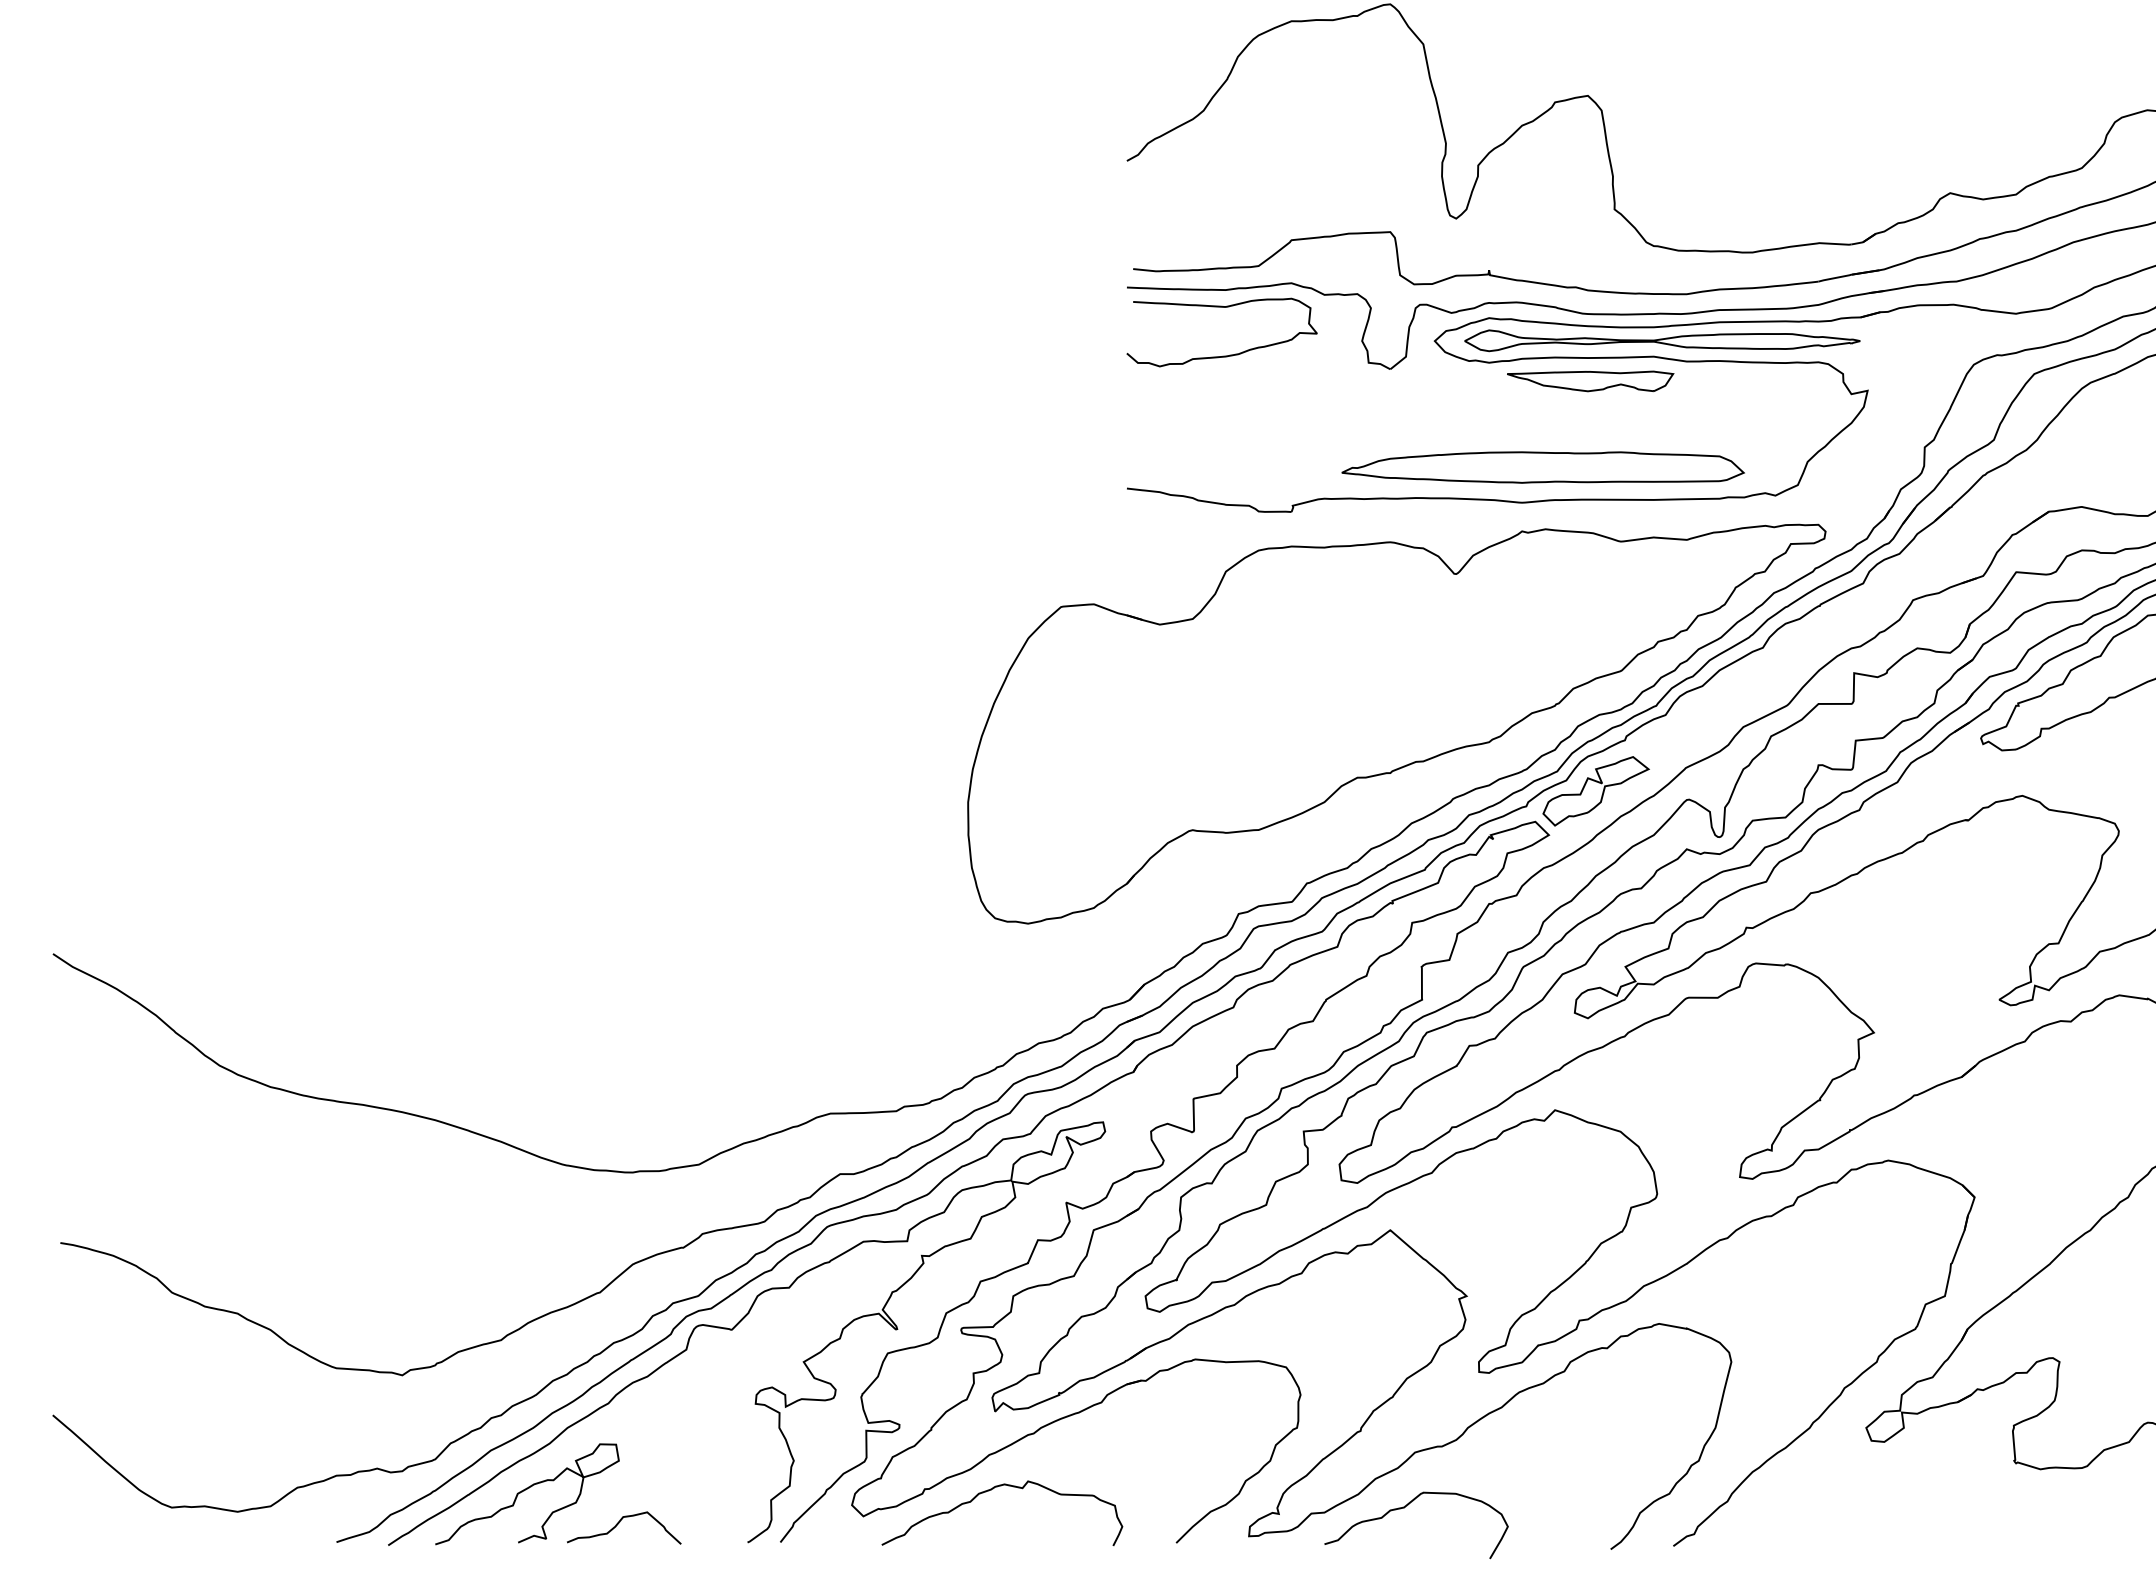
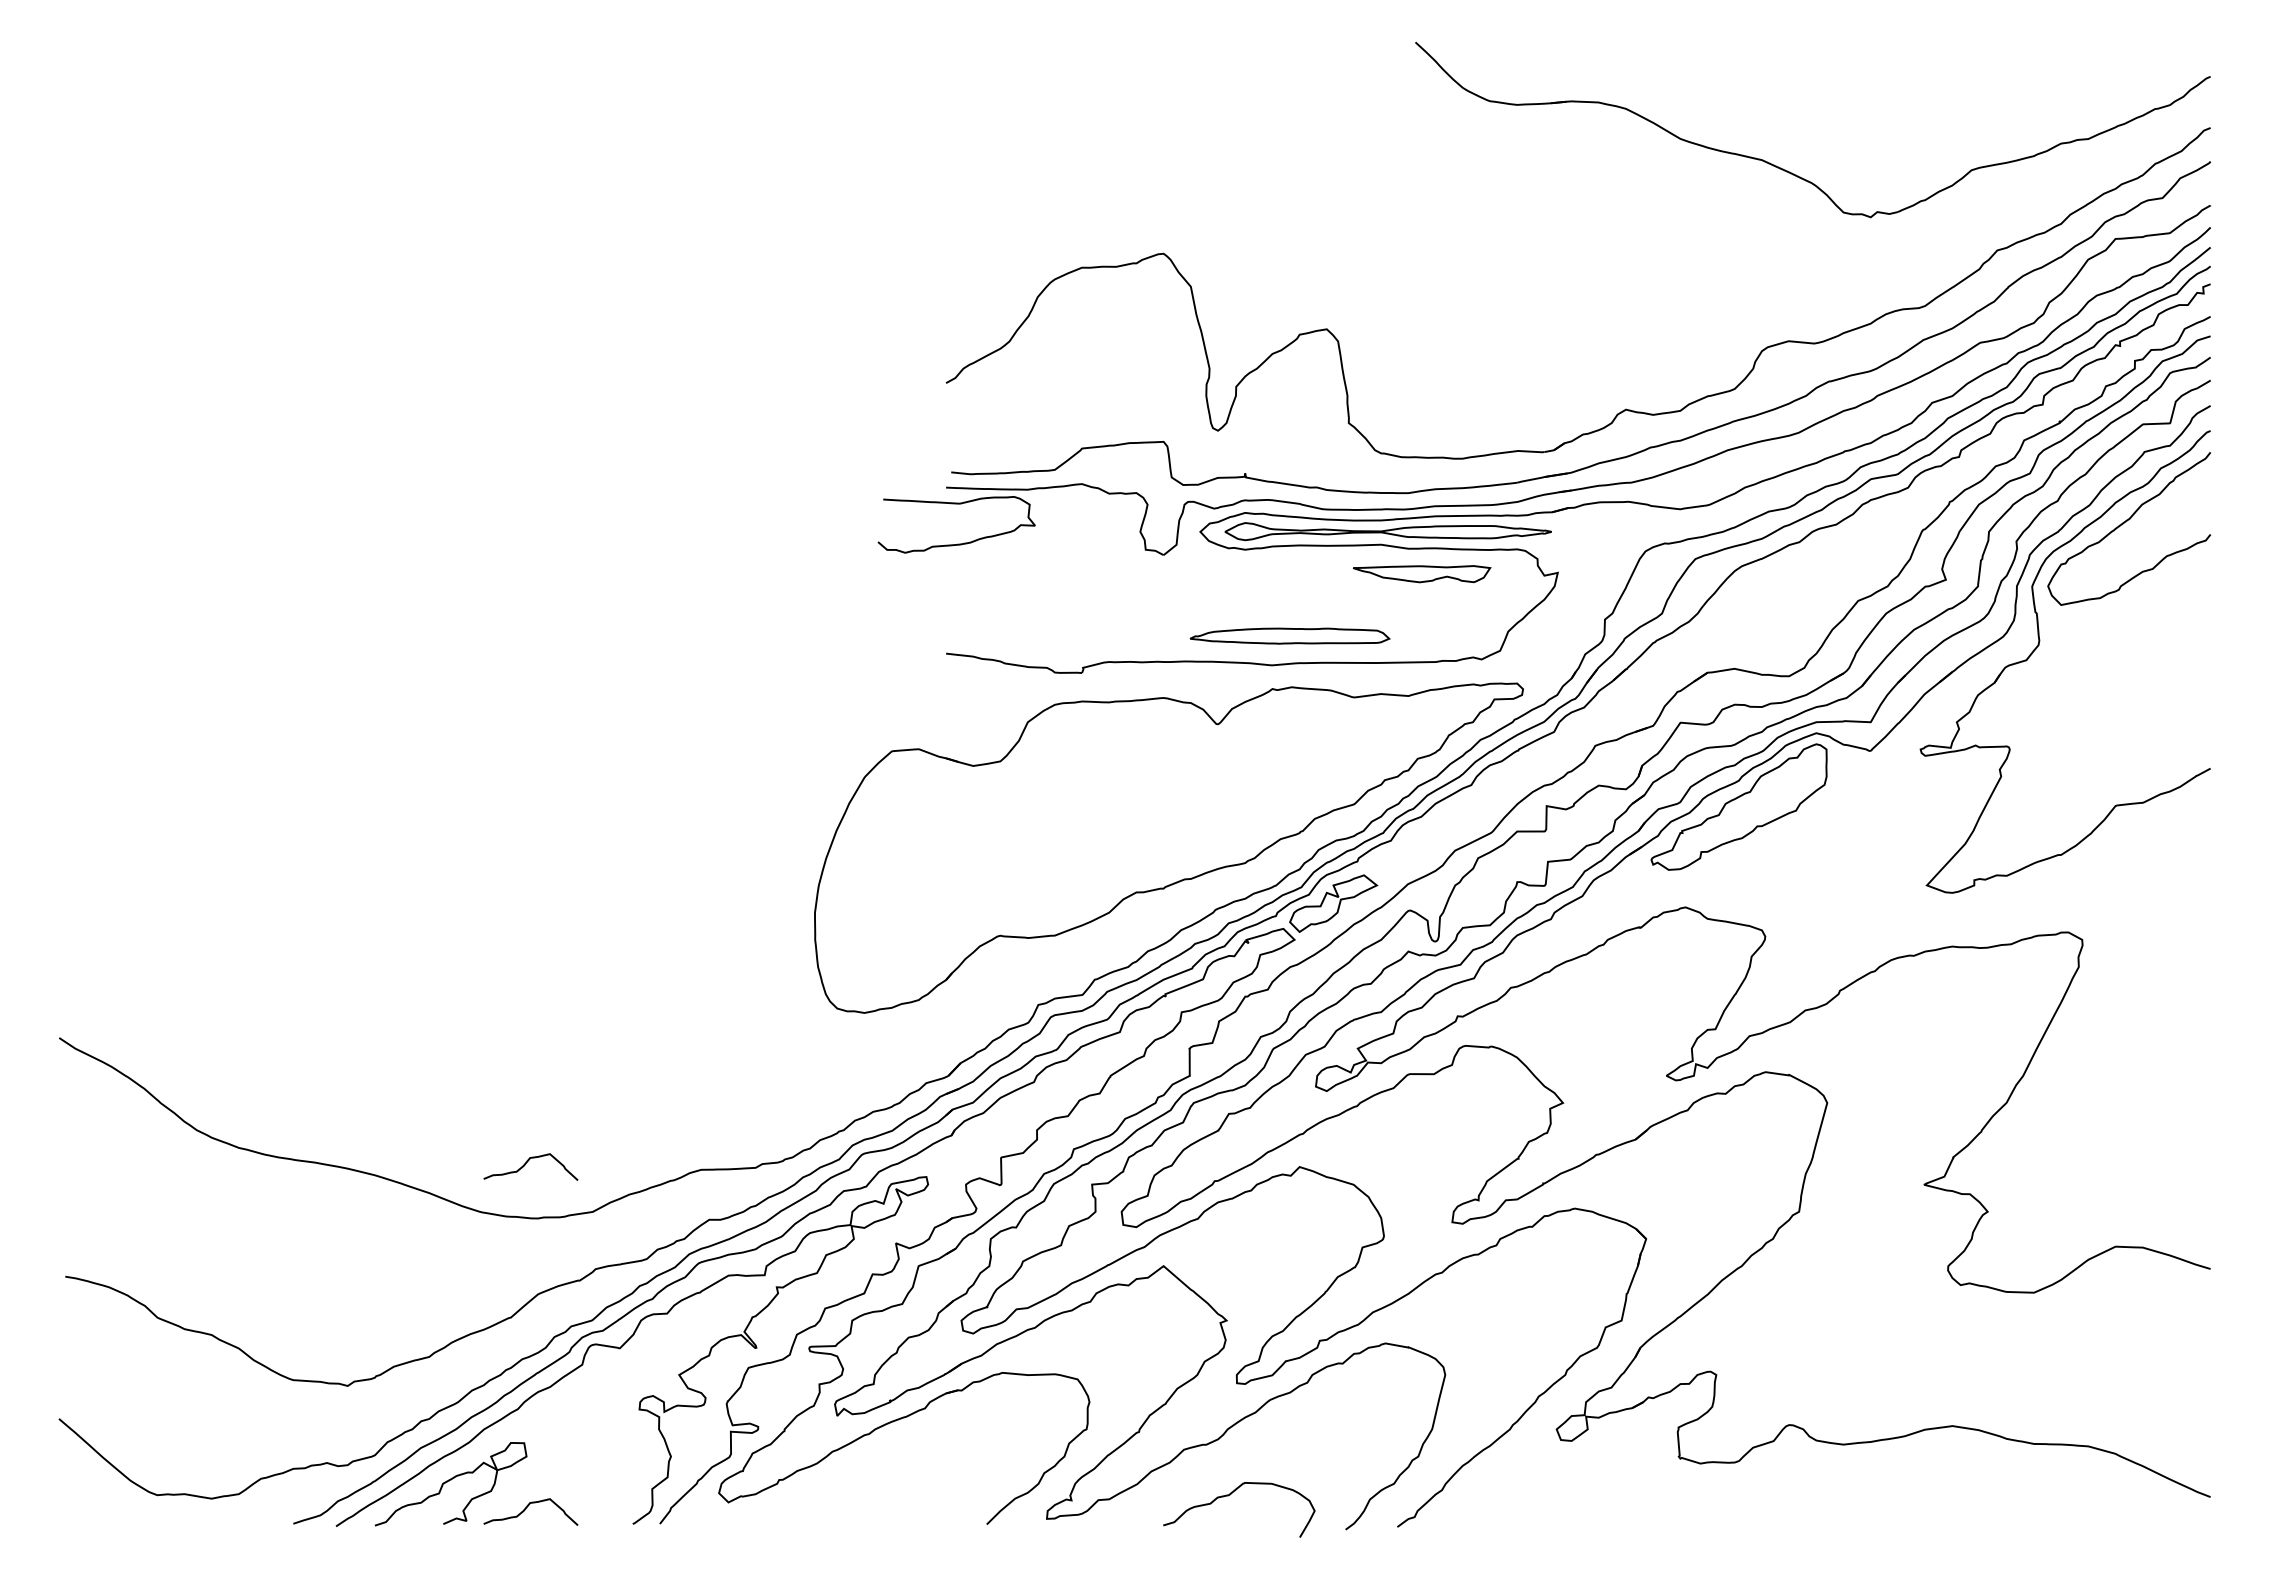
curve: (1223, 355) -> (957, 543), moved
part: (1591, 381) -> (1422, 574), moved
part: (1542, 466) -> (1289, 635), size x0.6
curve: (618, 1107) -> (526, 1164), added
curve: (990, 1491) -> (833, 1481), removed
curve: (1405, 1507) -> (1230, 1495), moved

